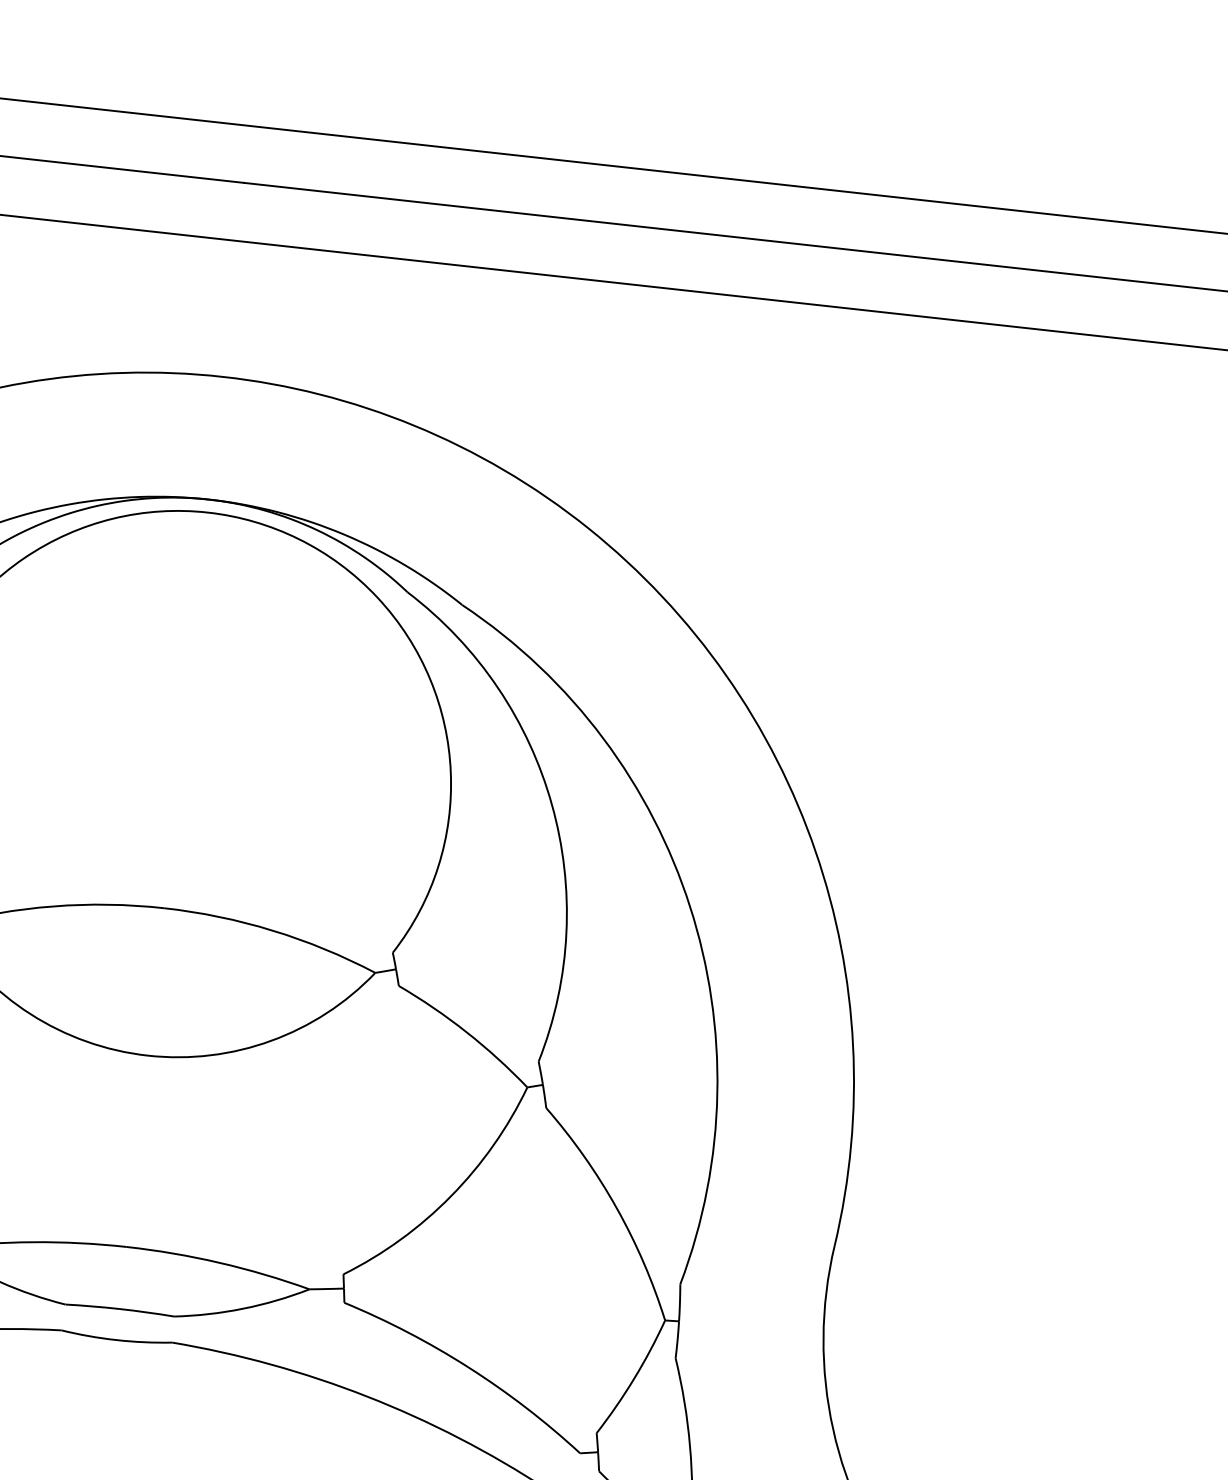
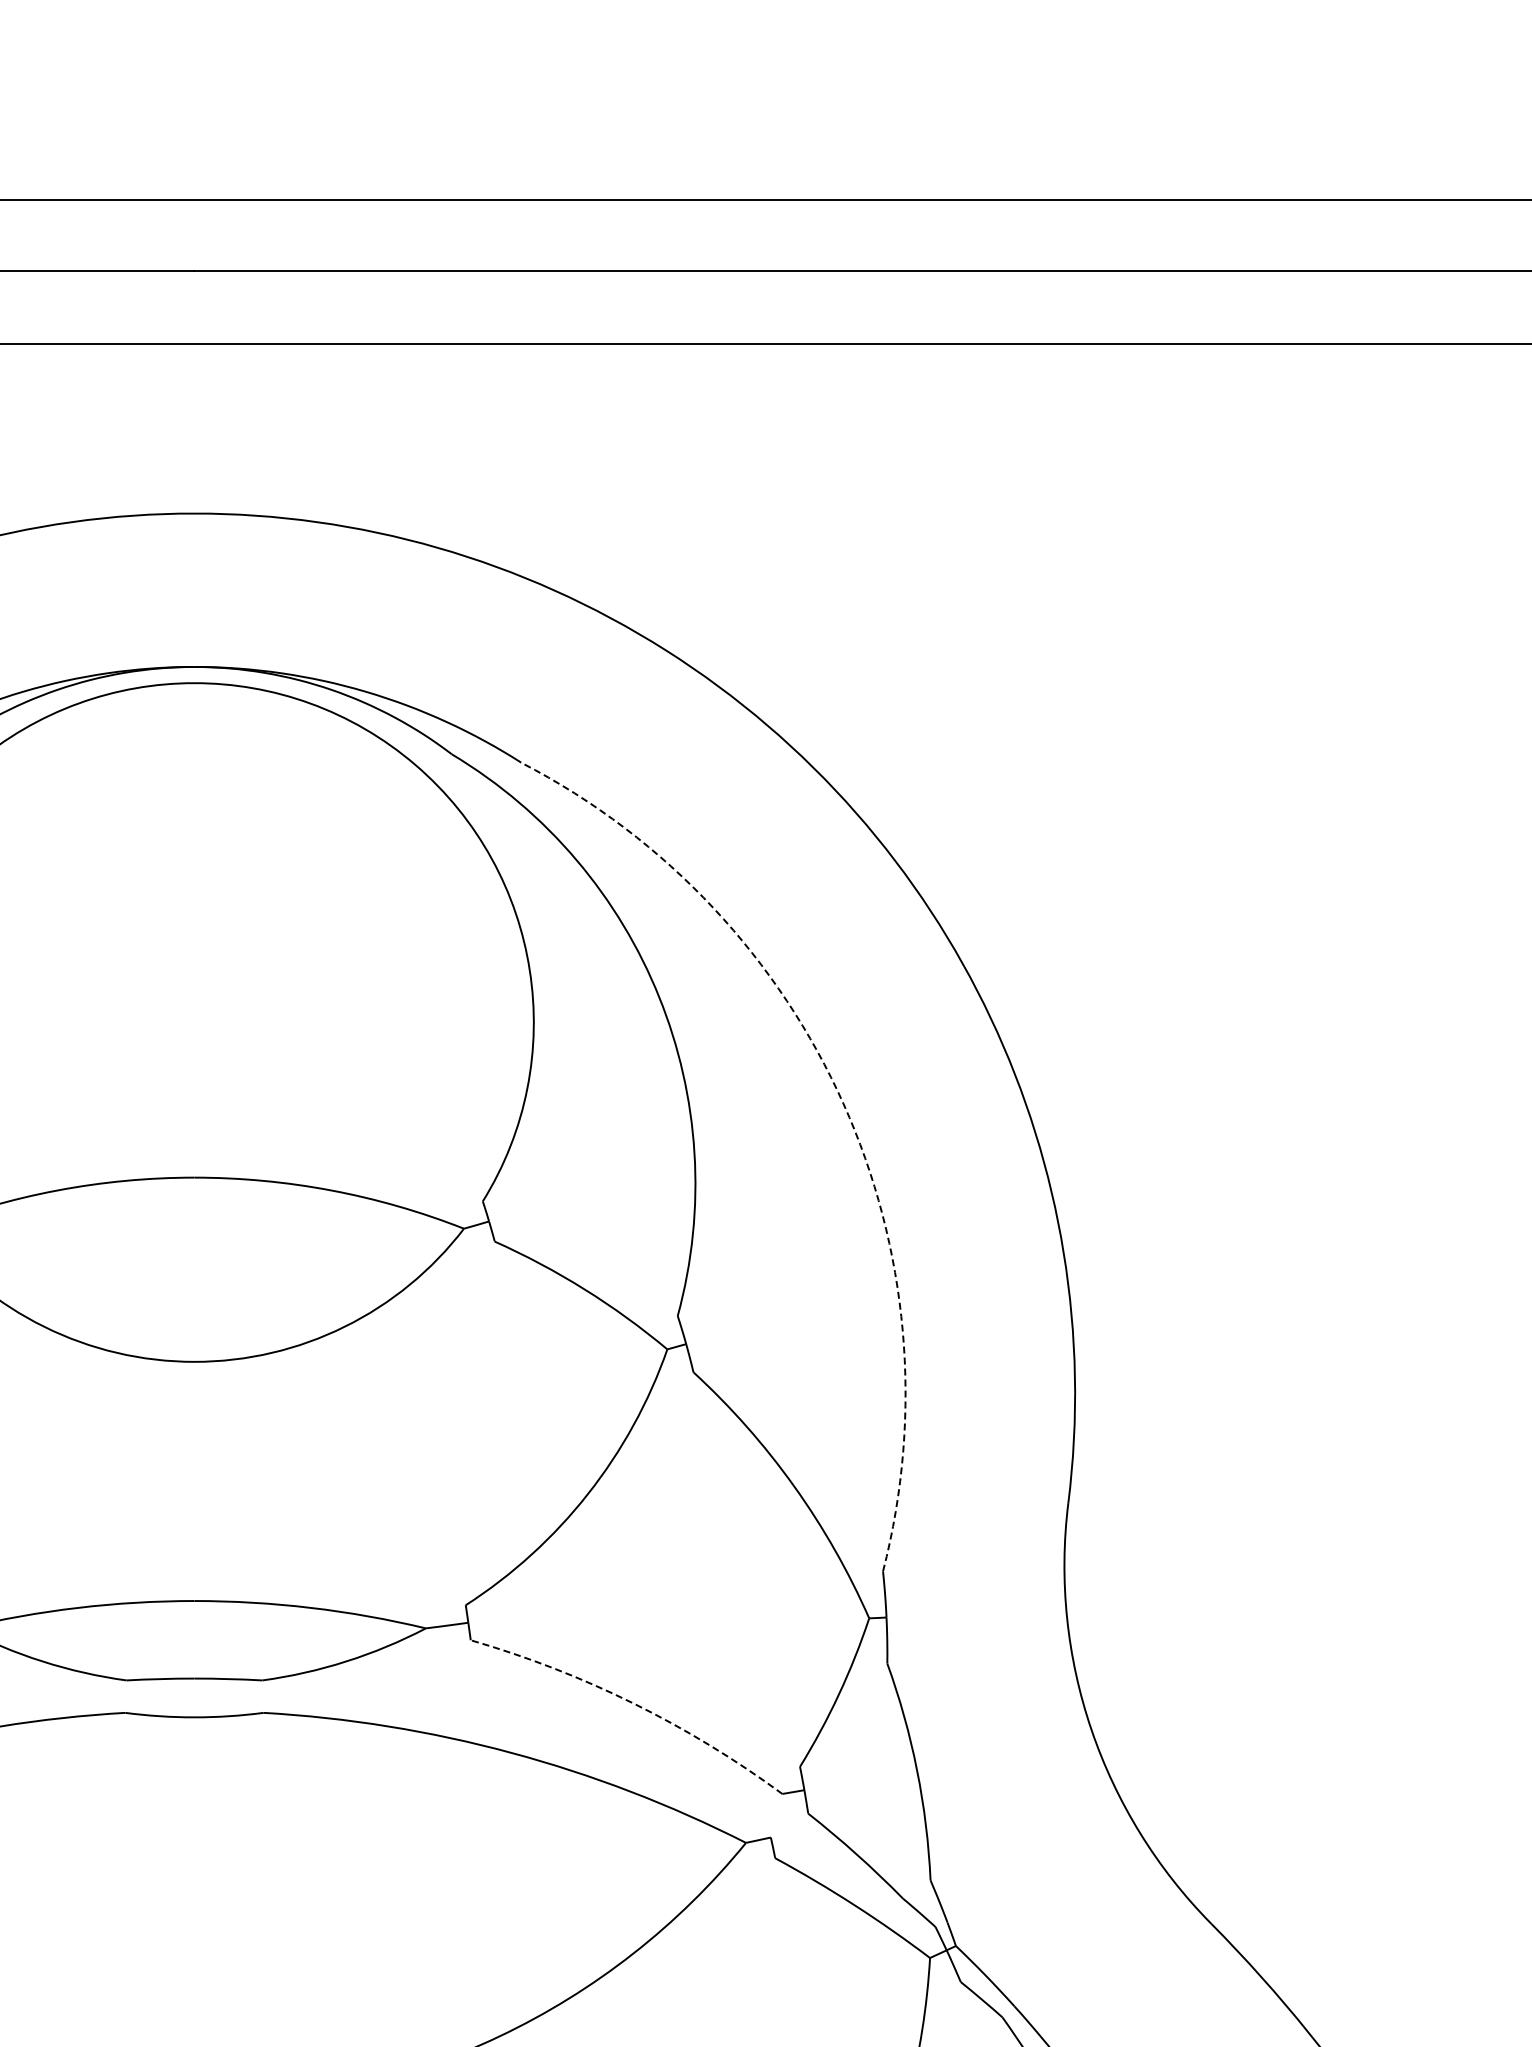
arc: (690, 906) -> (843, 1103), solid -> dashed
arc: (469, 1367) -> (633, 1703), solid -> dashed

